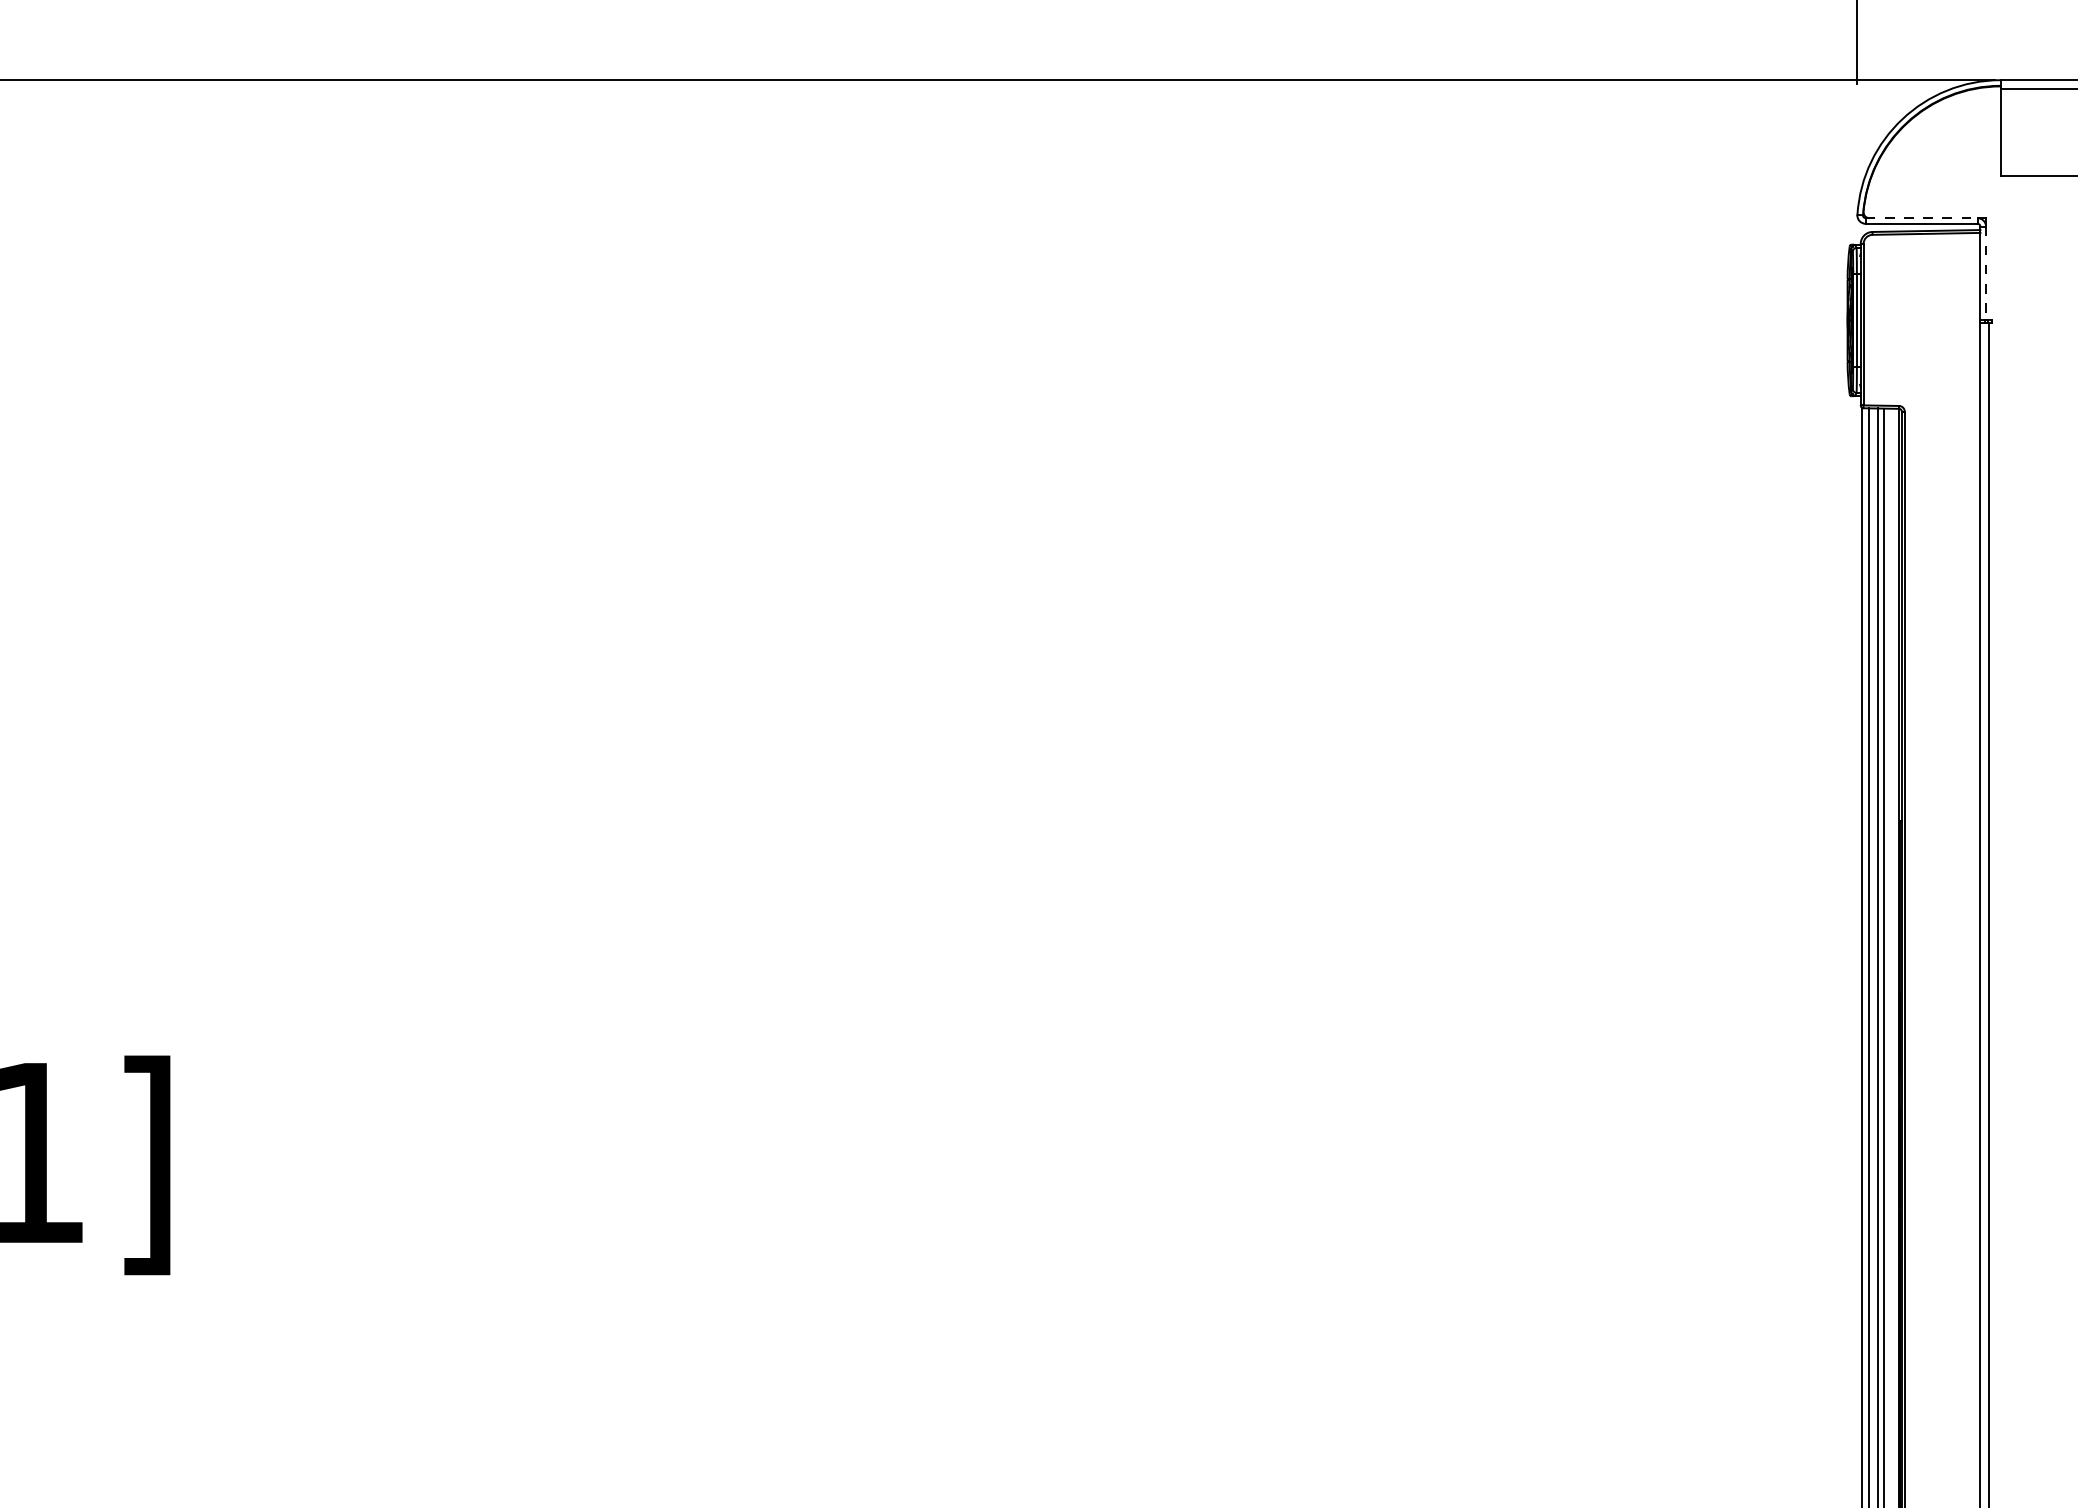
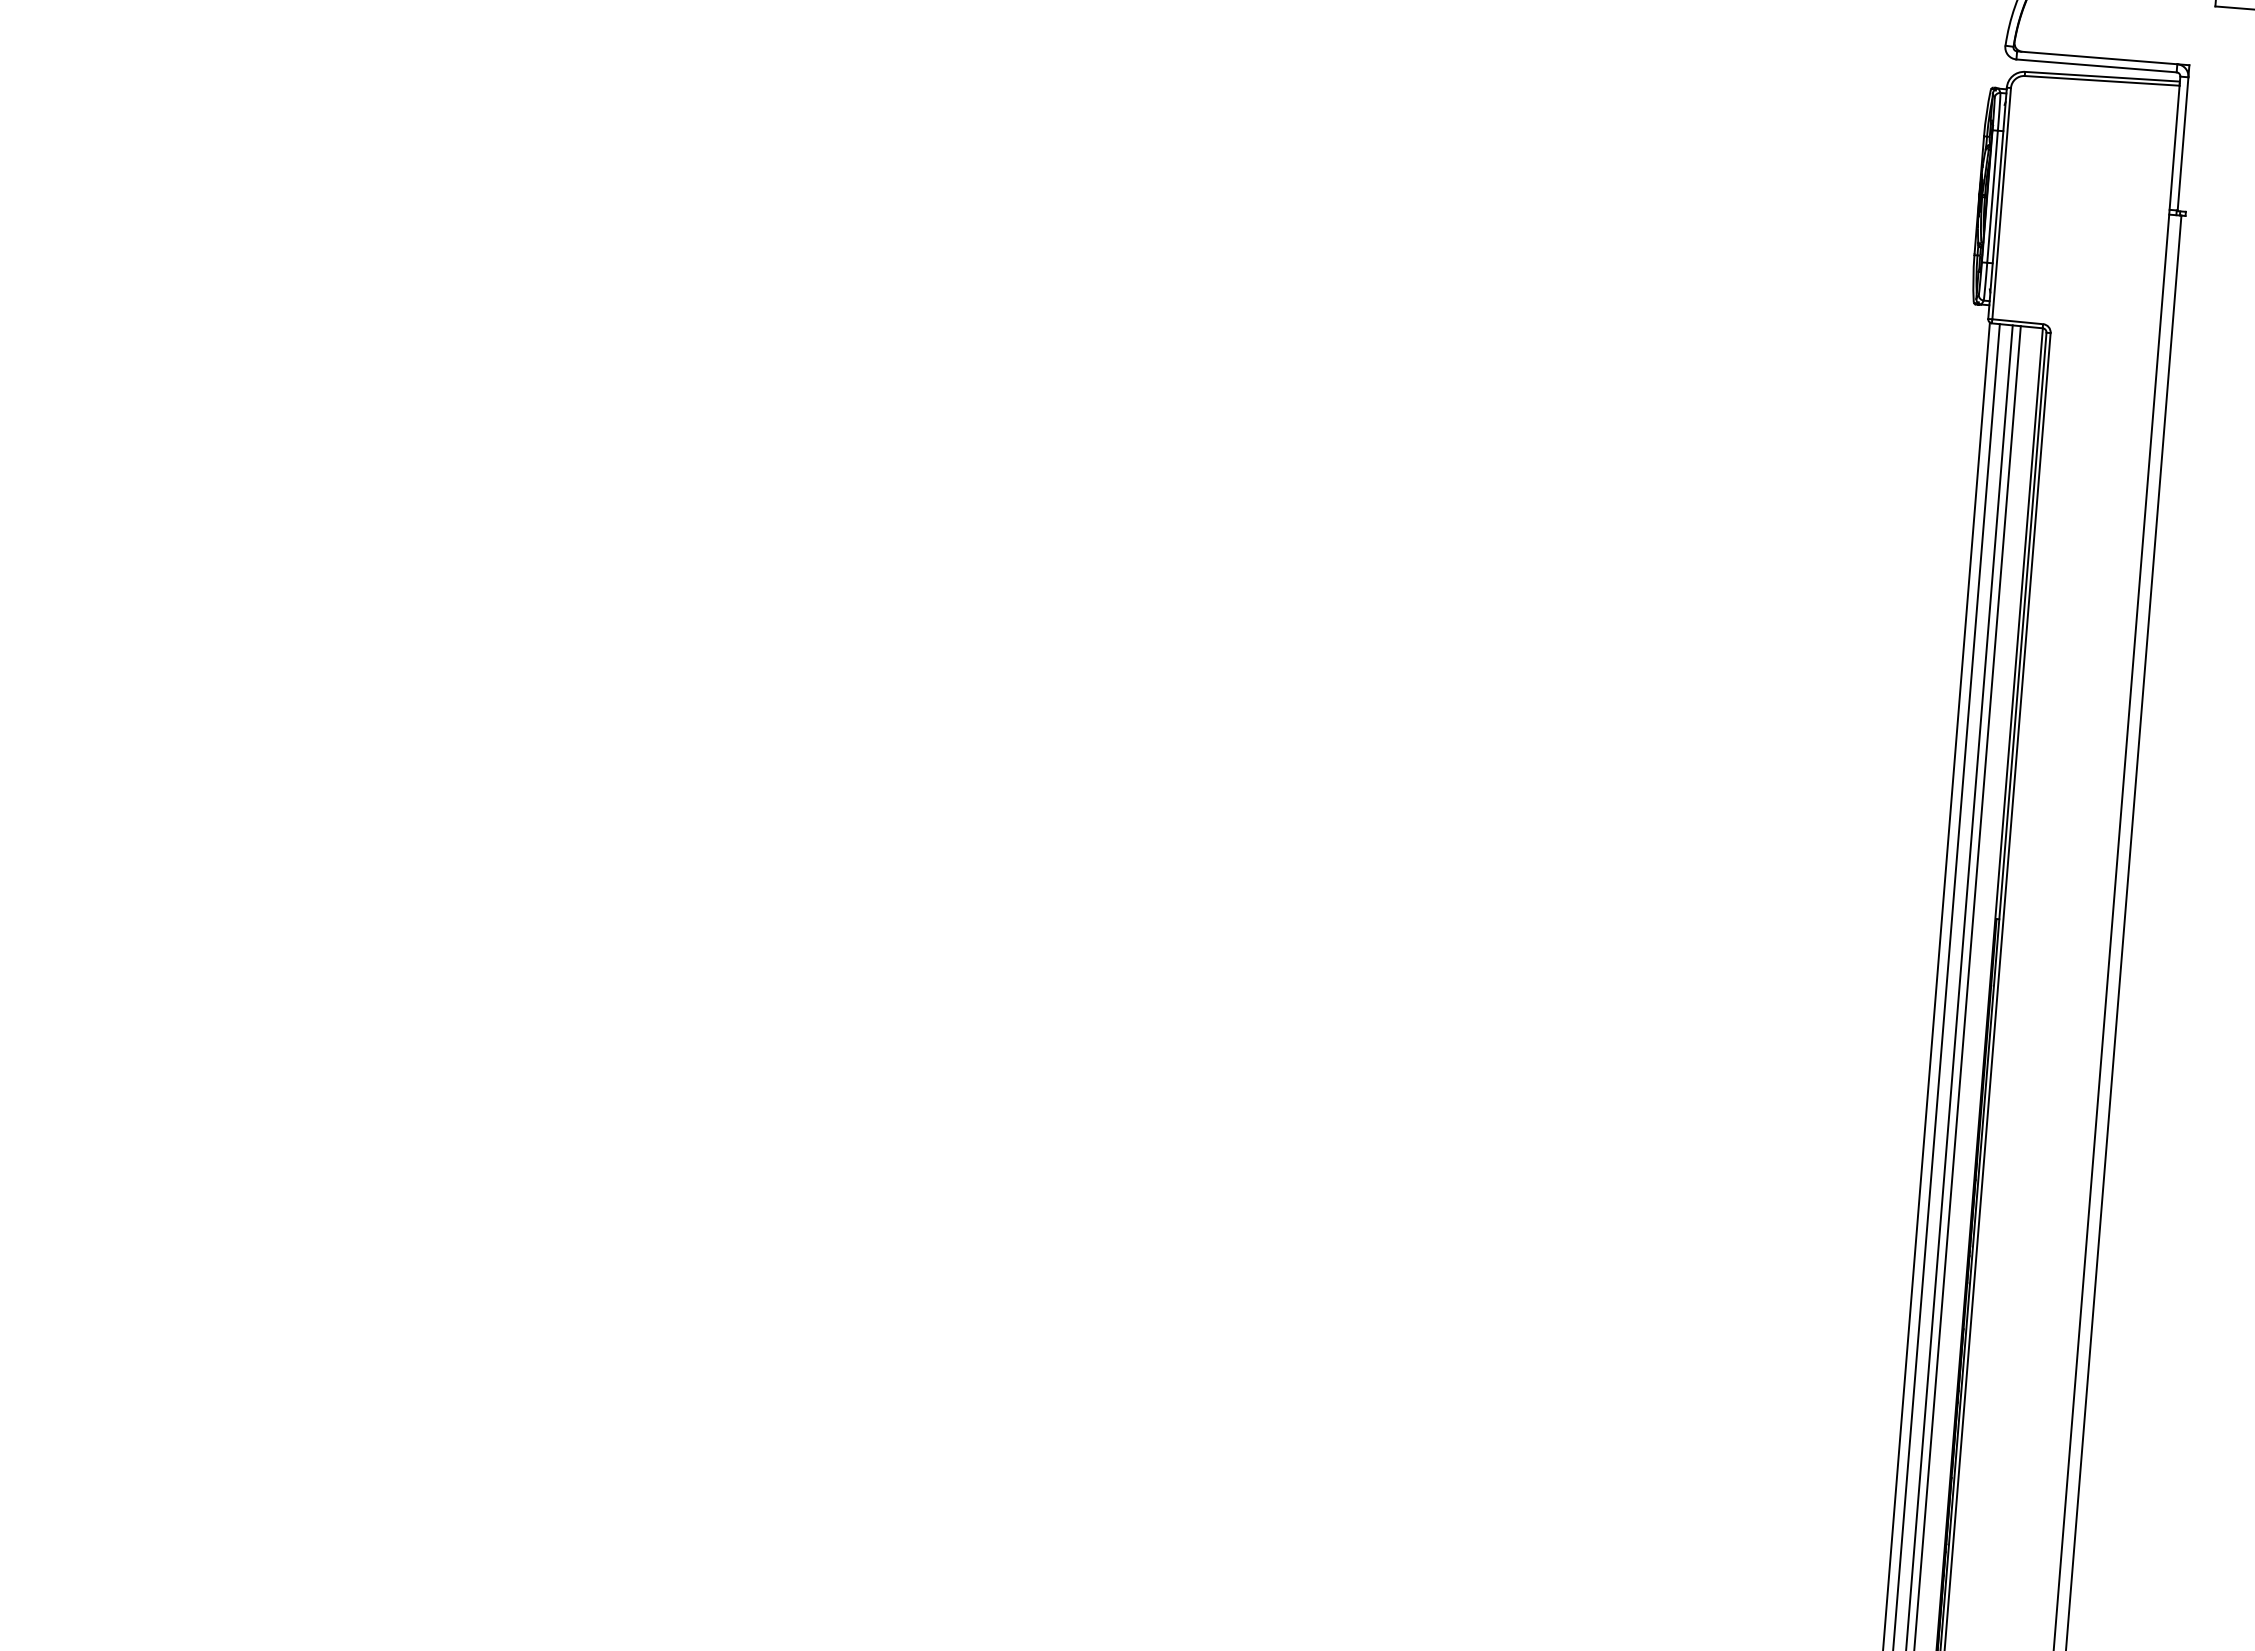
line: (1921, 218) -> (2096, 58), dashed -> solid
line: (1986, 273) -> (2183, 144), dashed -> solid

